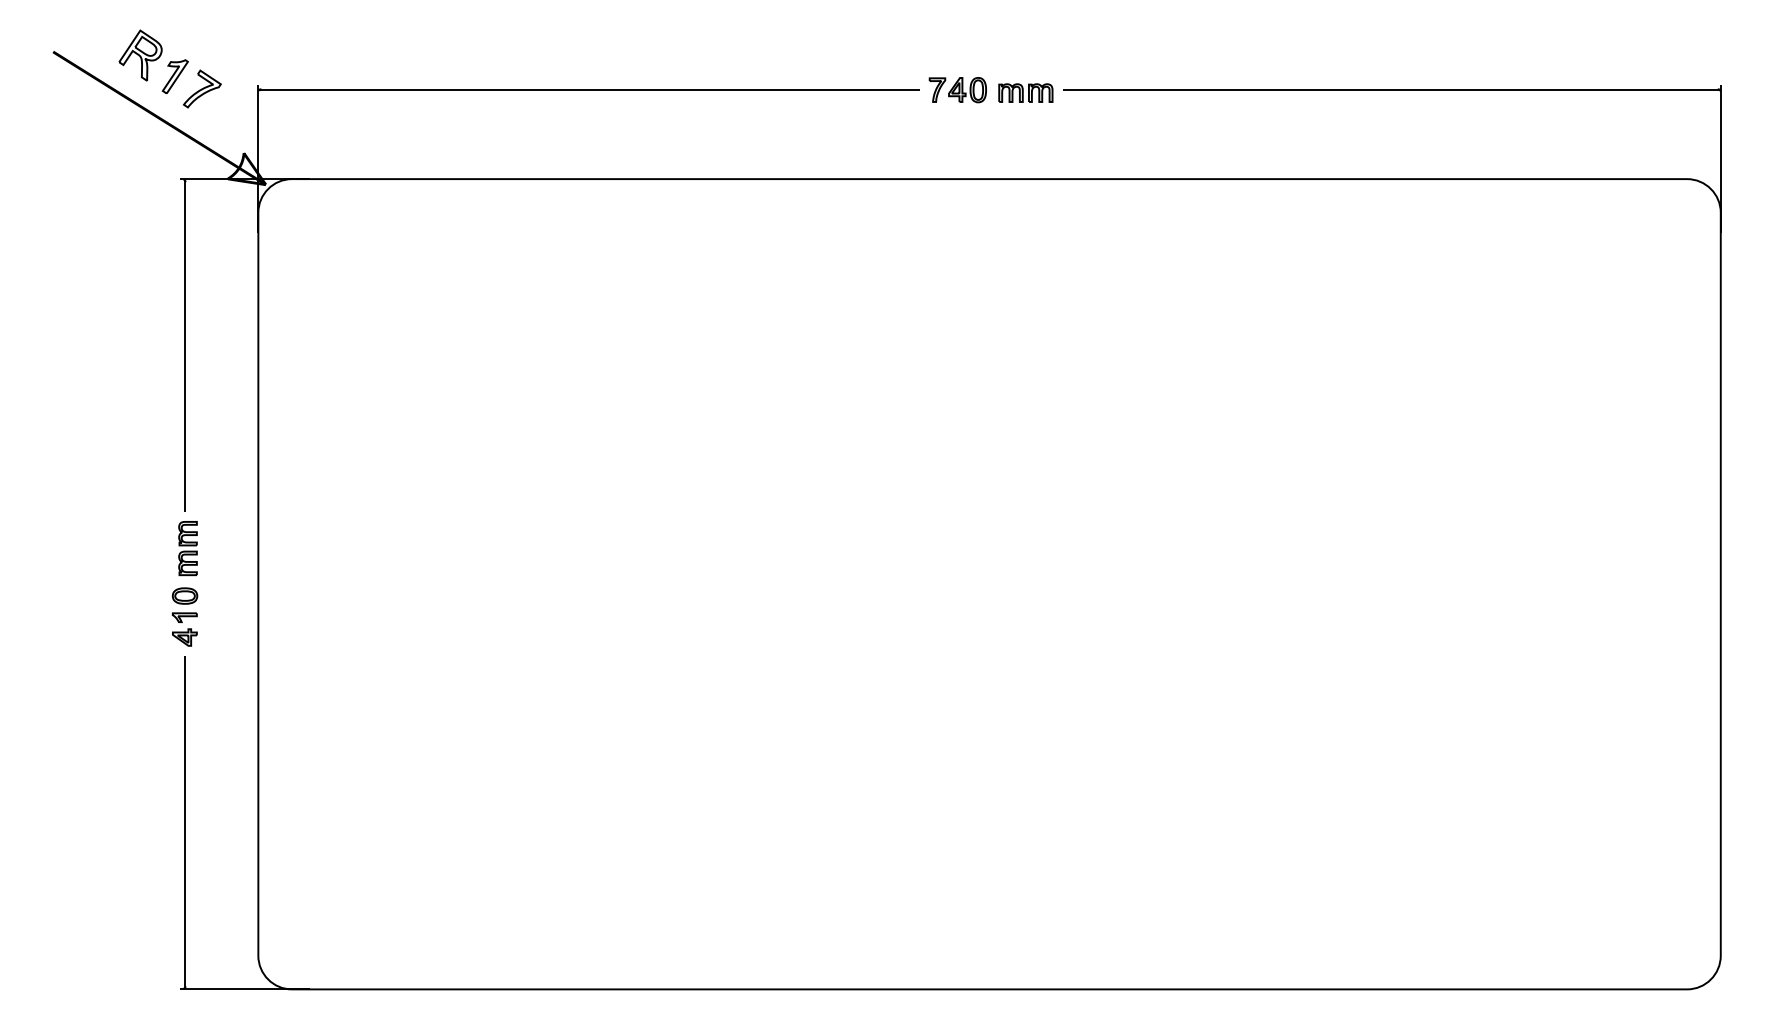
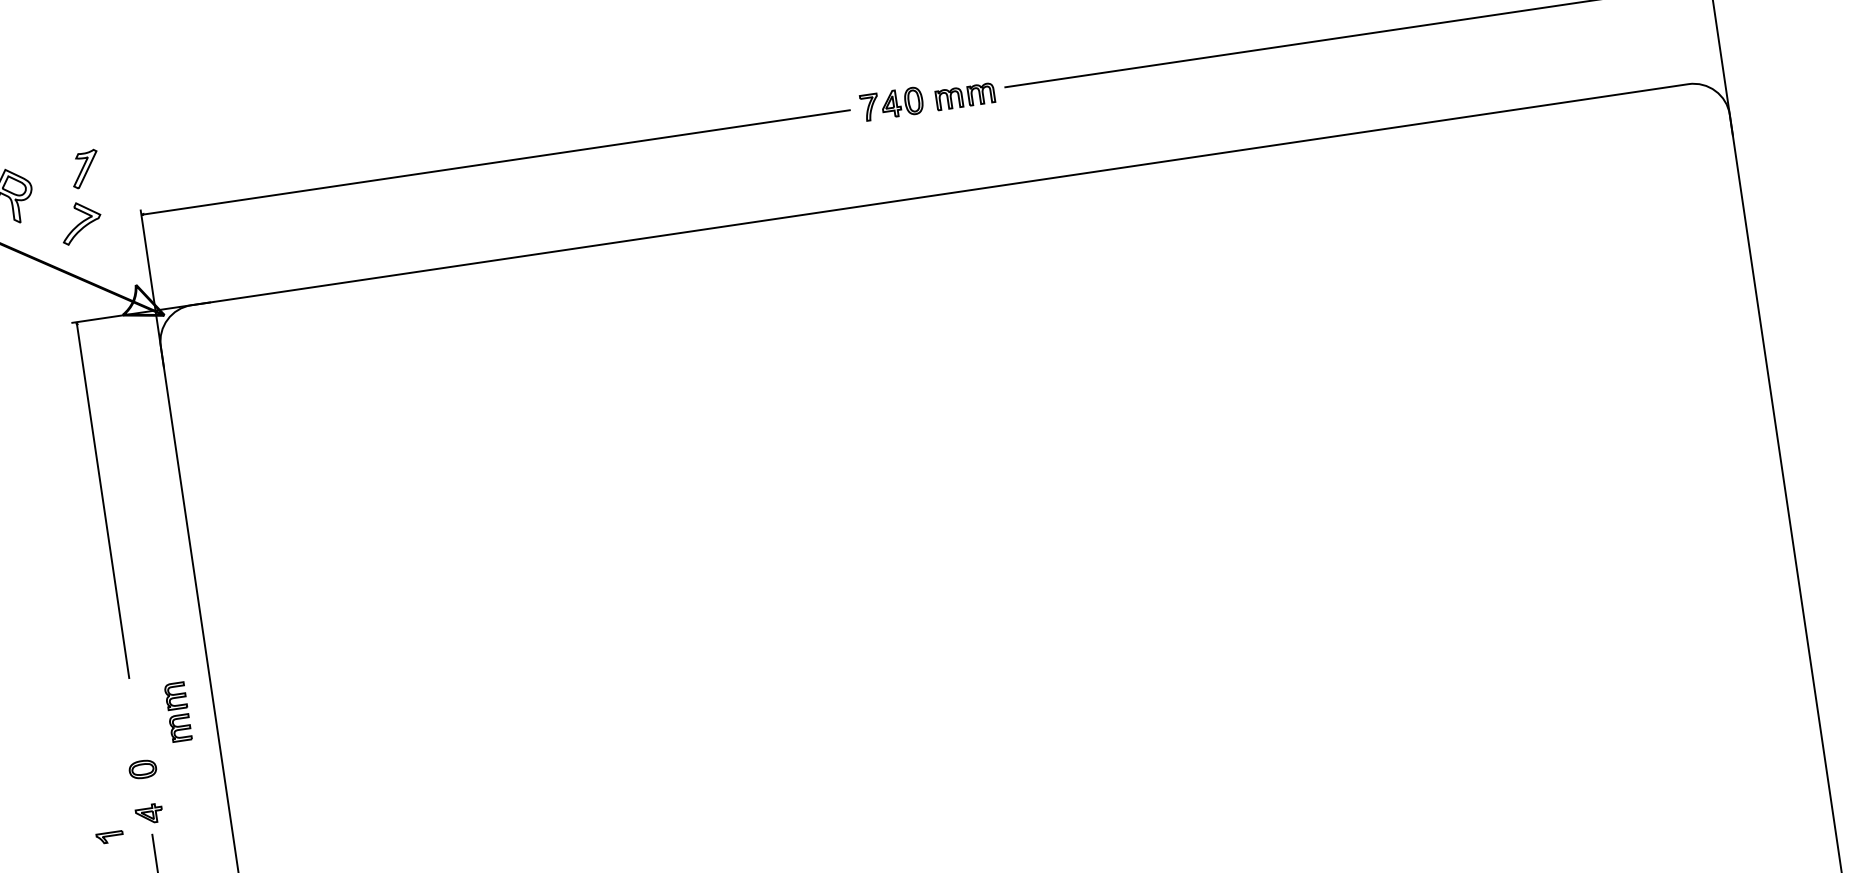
part: (174, 76) -> (84, 169), moved
part: (187, 548) -> (177, 712), moved
part: (184, 617) -> (109, 837), moved

